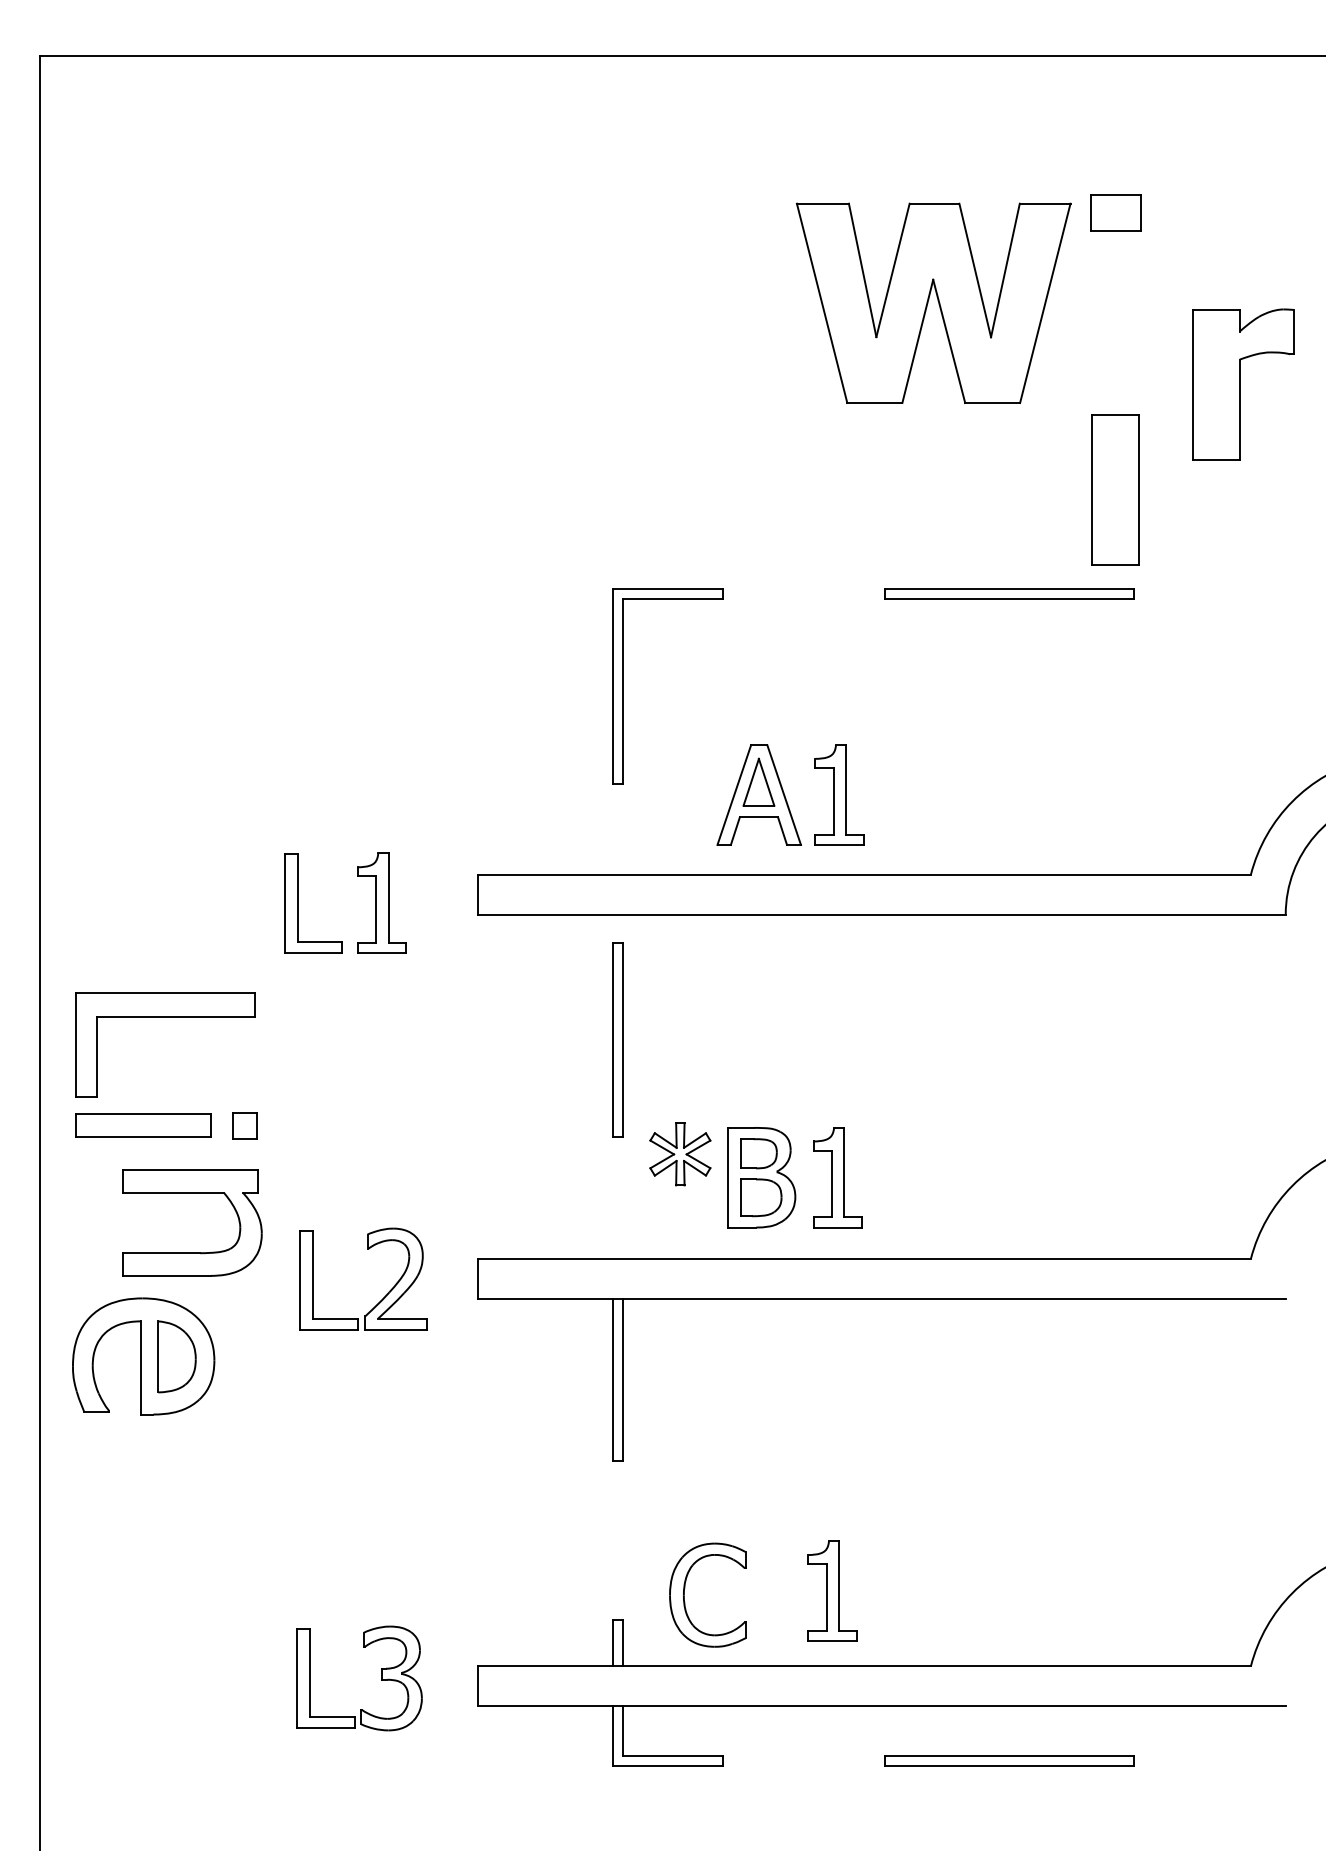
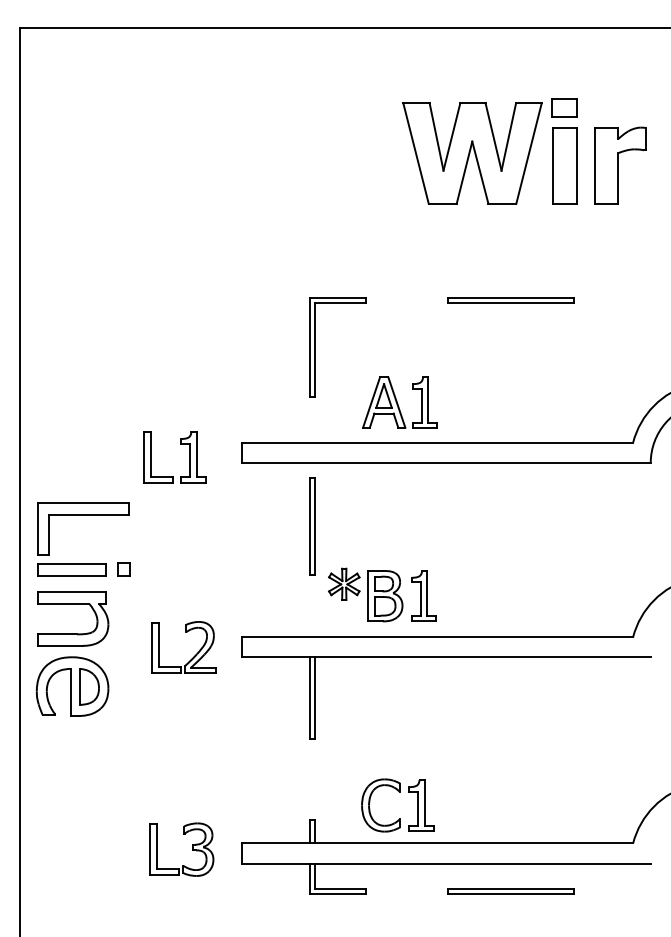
part: (1243, 384) -> (620, 165), moved
part: (1115, 488) -> (564, 165), moved
part: (192, 1194) -> (73, 604), moved
part: (686, 1589) -> (370, 802), moved

